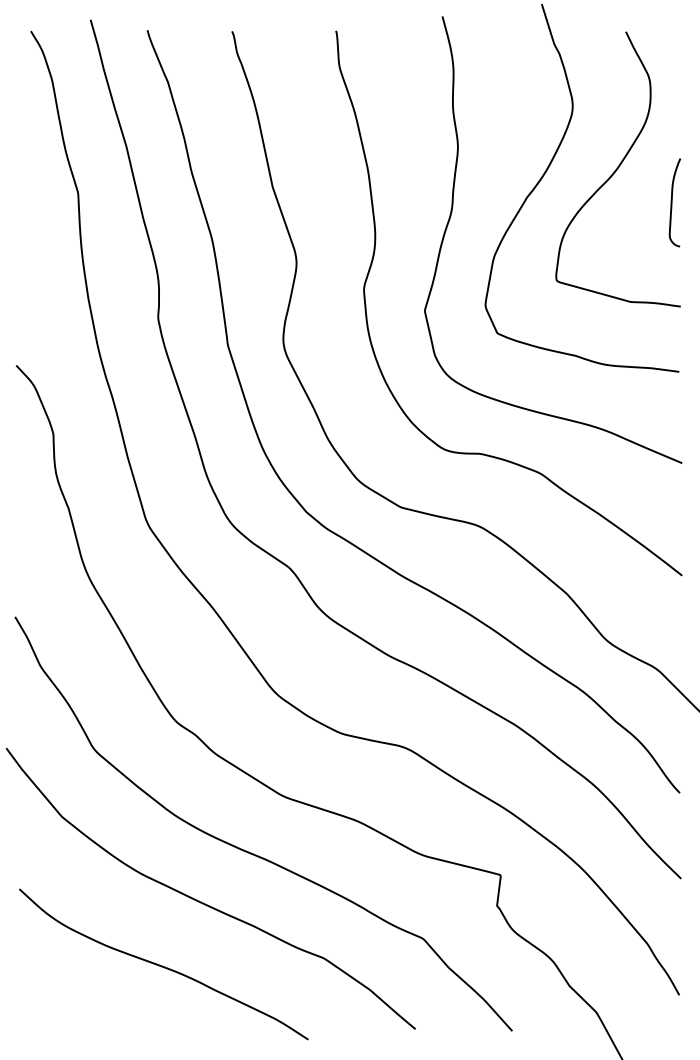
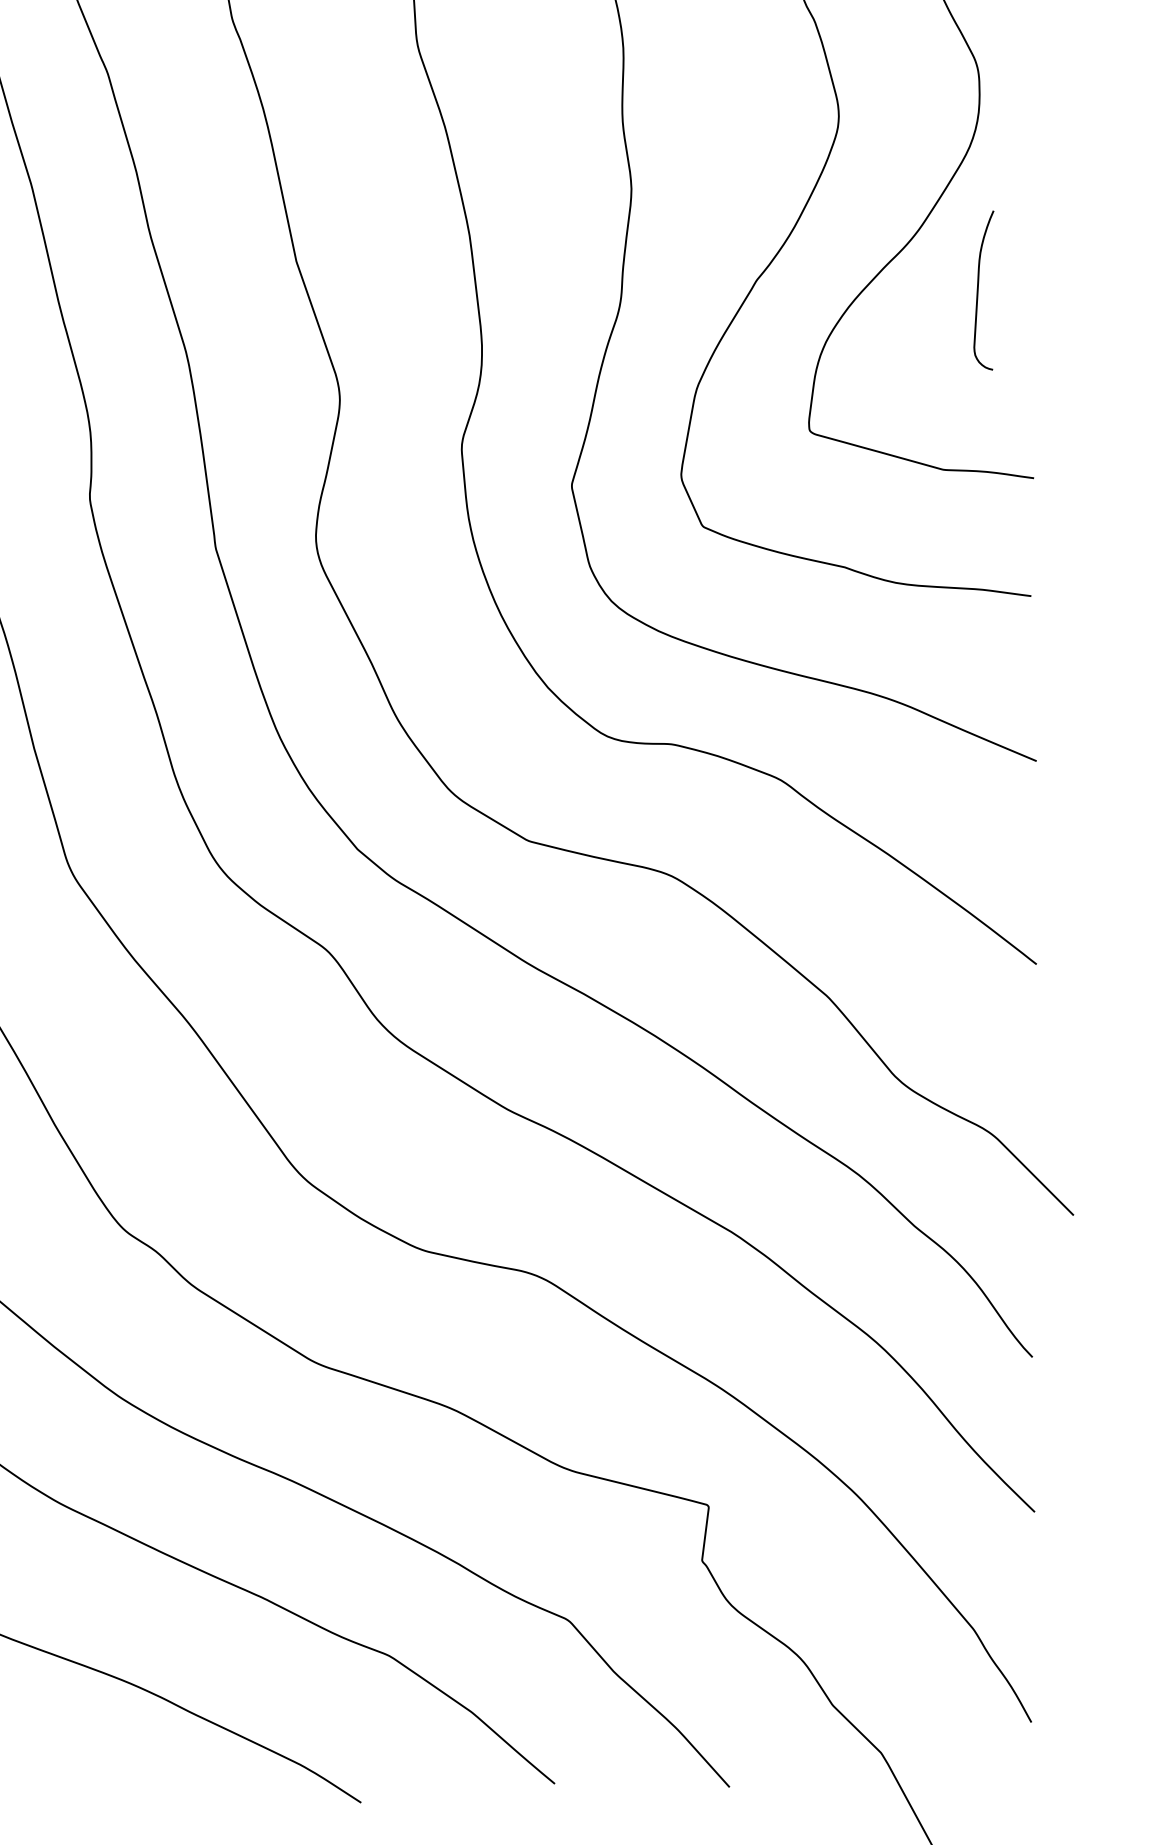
curve: (672, 202) -> (979, 290), moved

